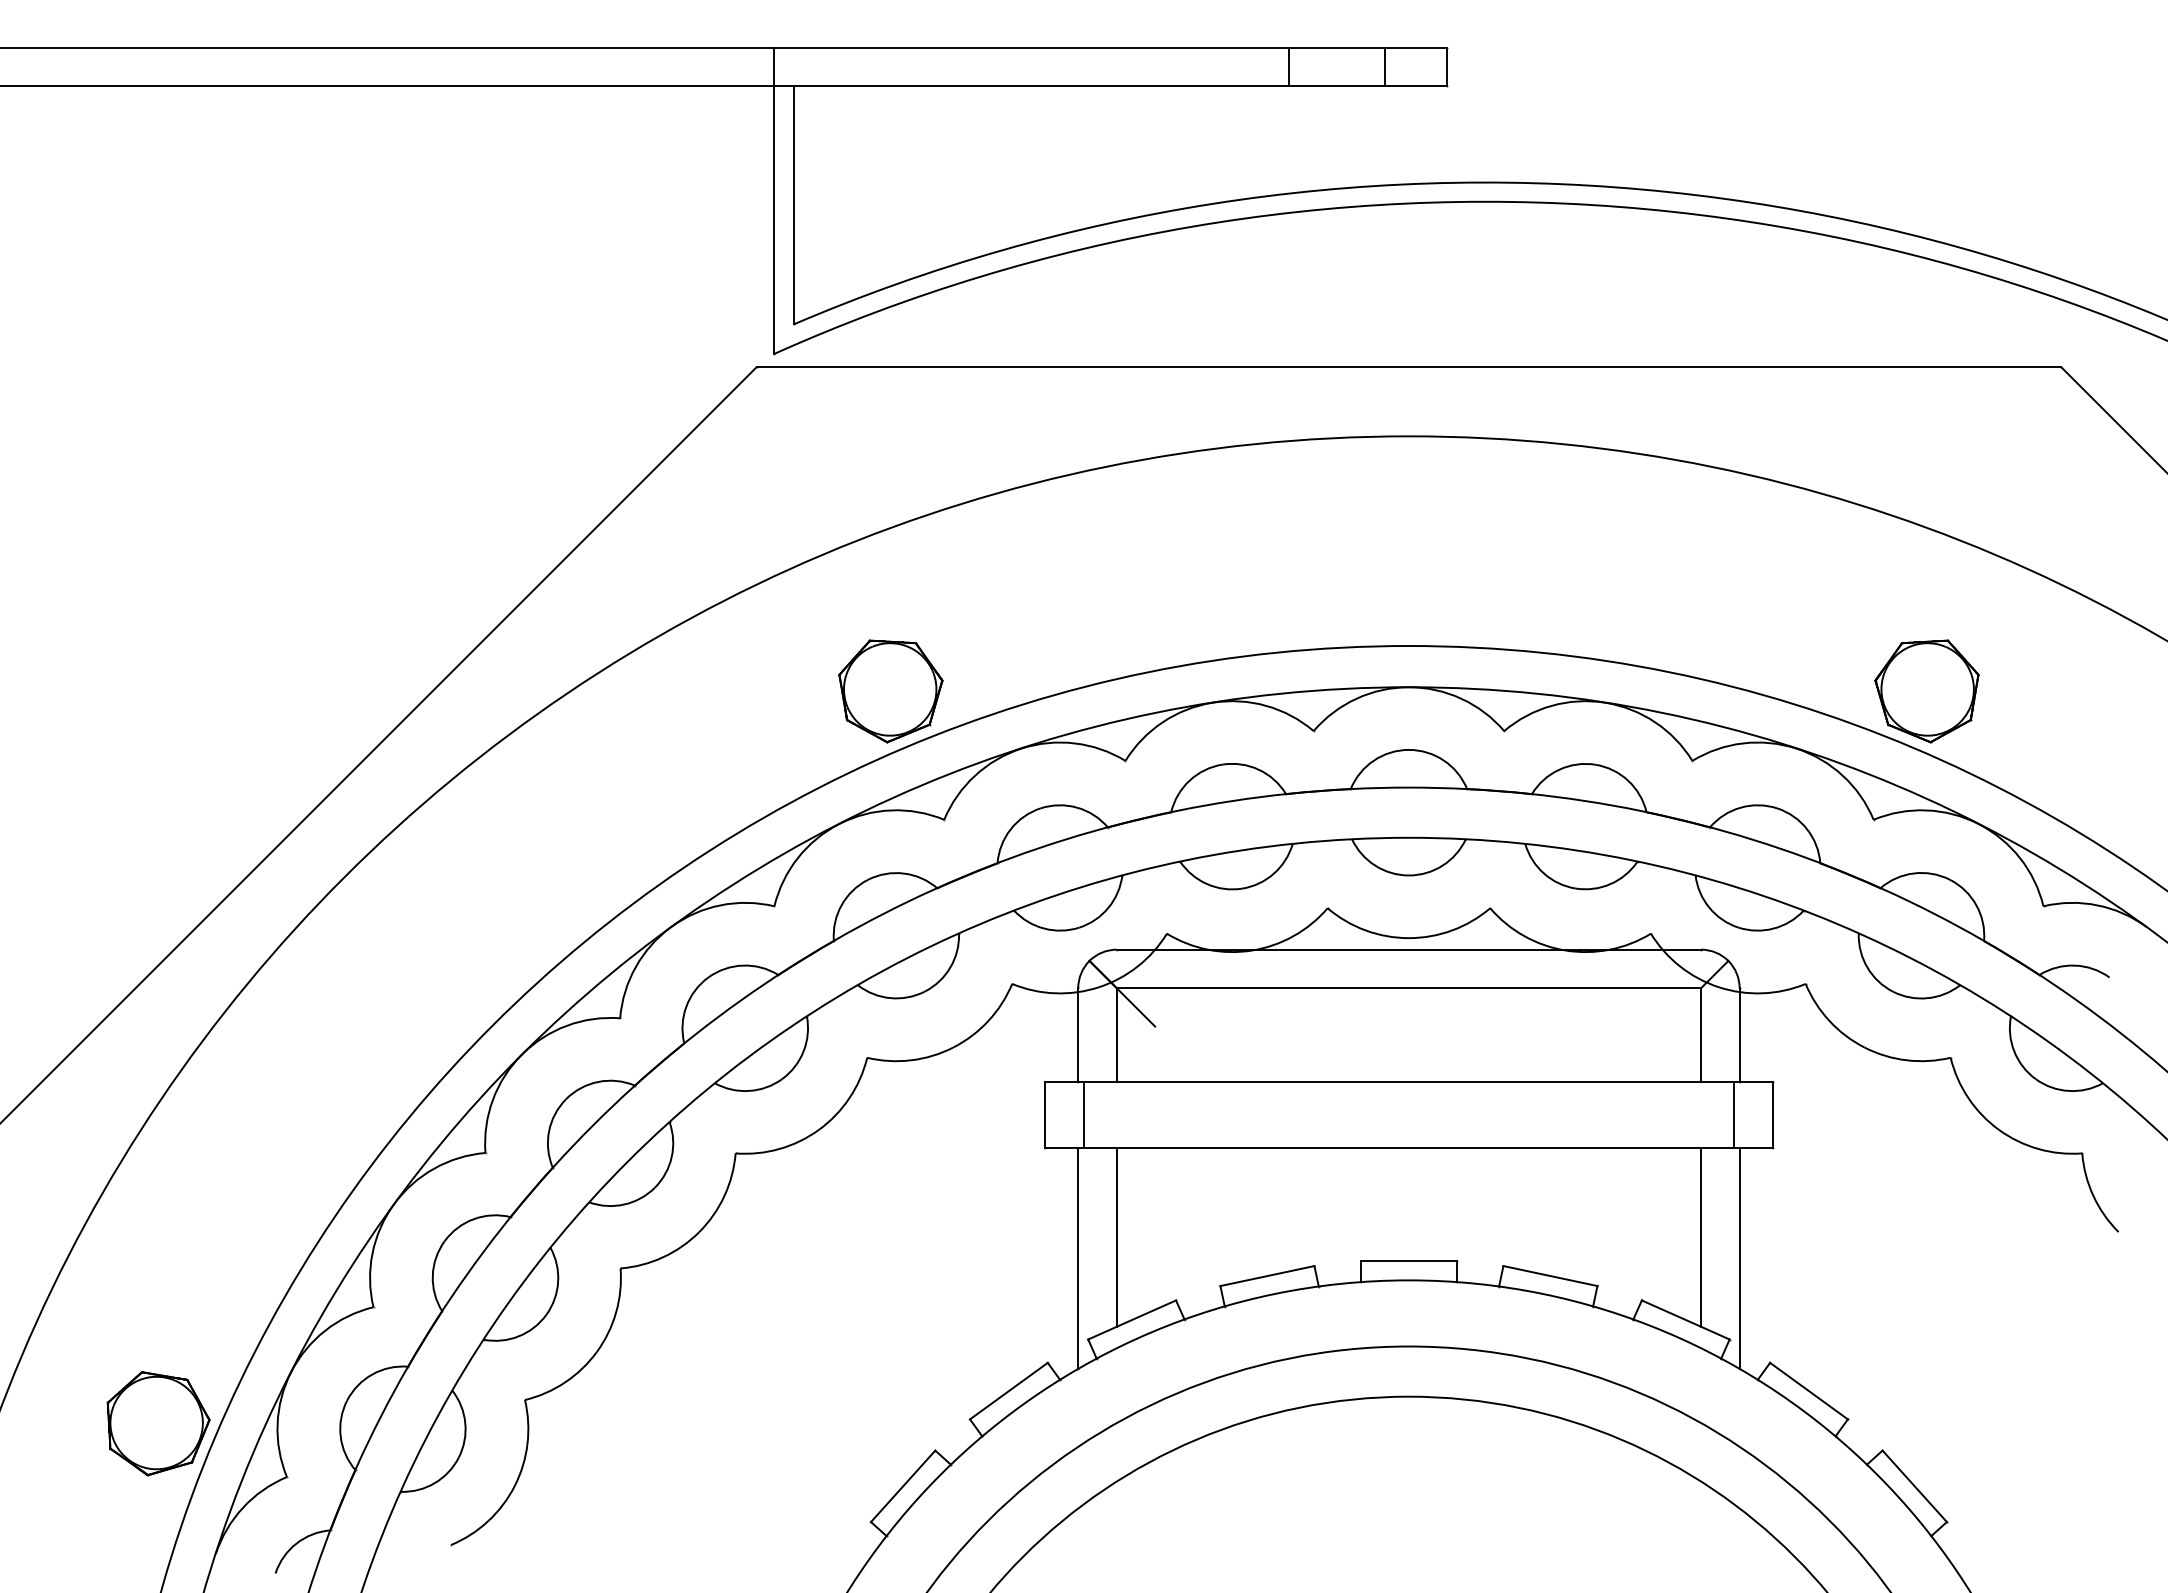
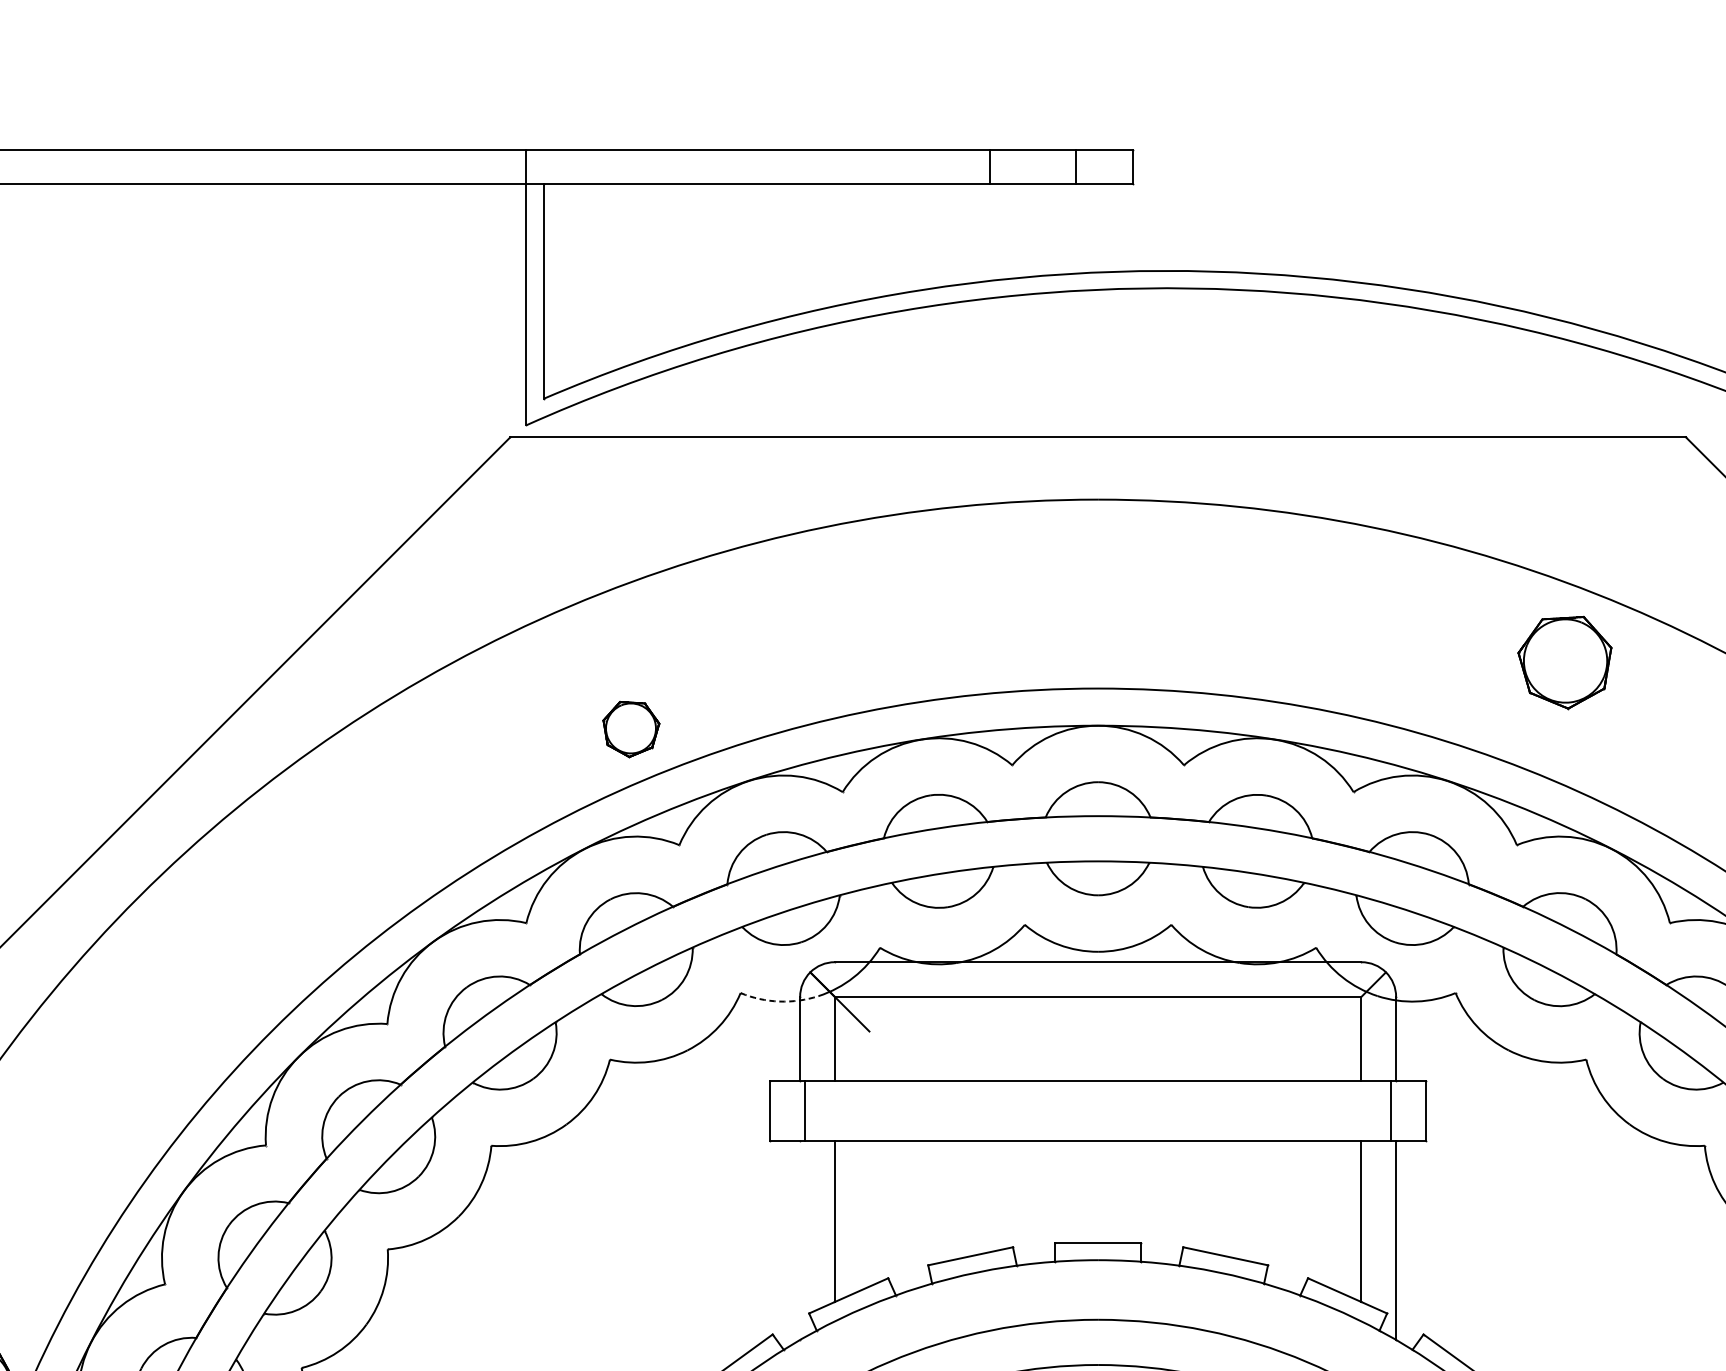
part: (890, 691) -> (630, 729), size x0.6
part: (1926, 691) -> (1564, 662), moved
arc: (1055, 993) -> (779, 1001), solid -> dashed
line: (1078, 1258) -> (800, 1240), removed

